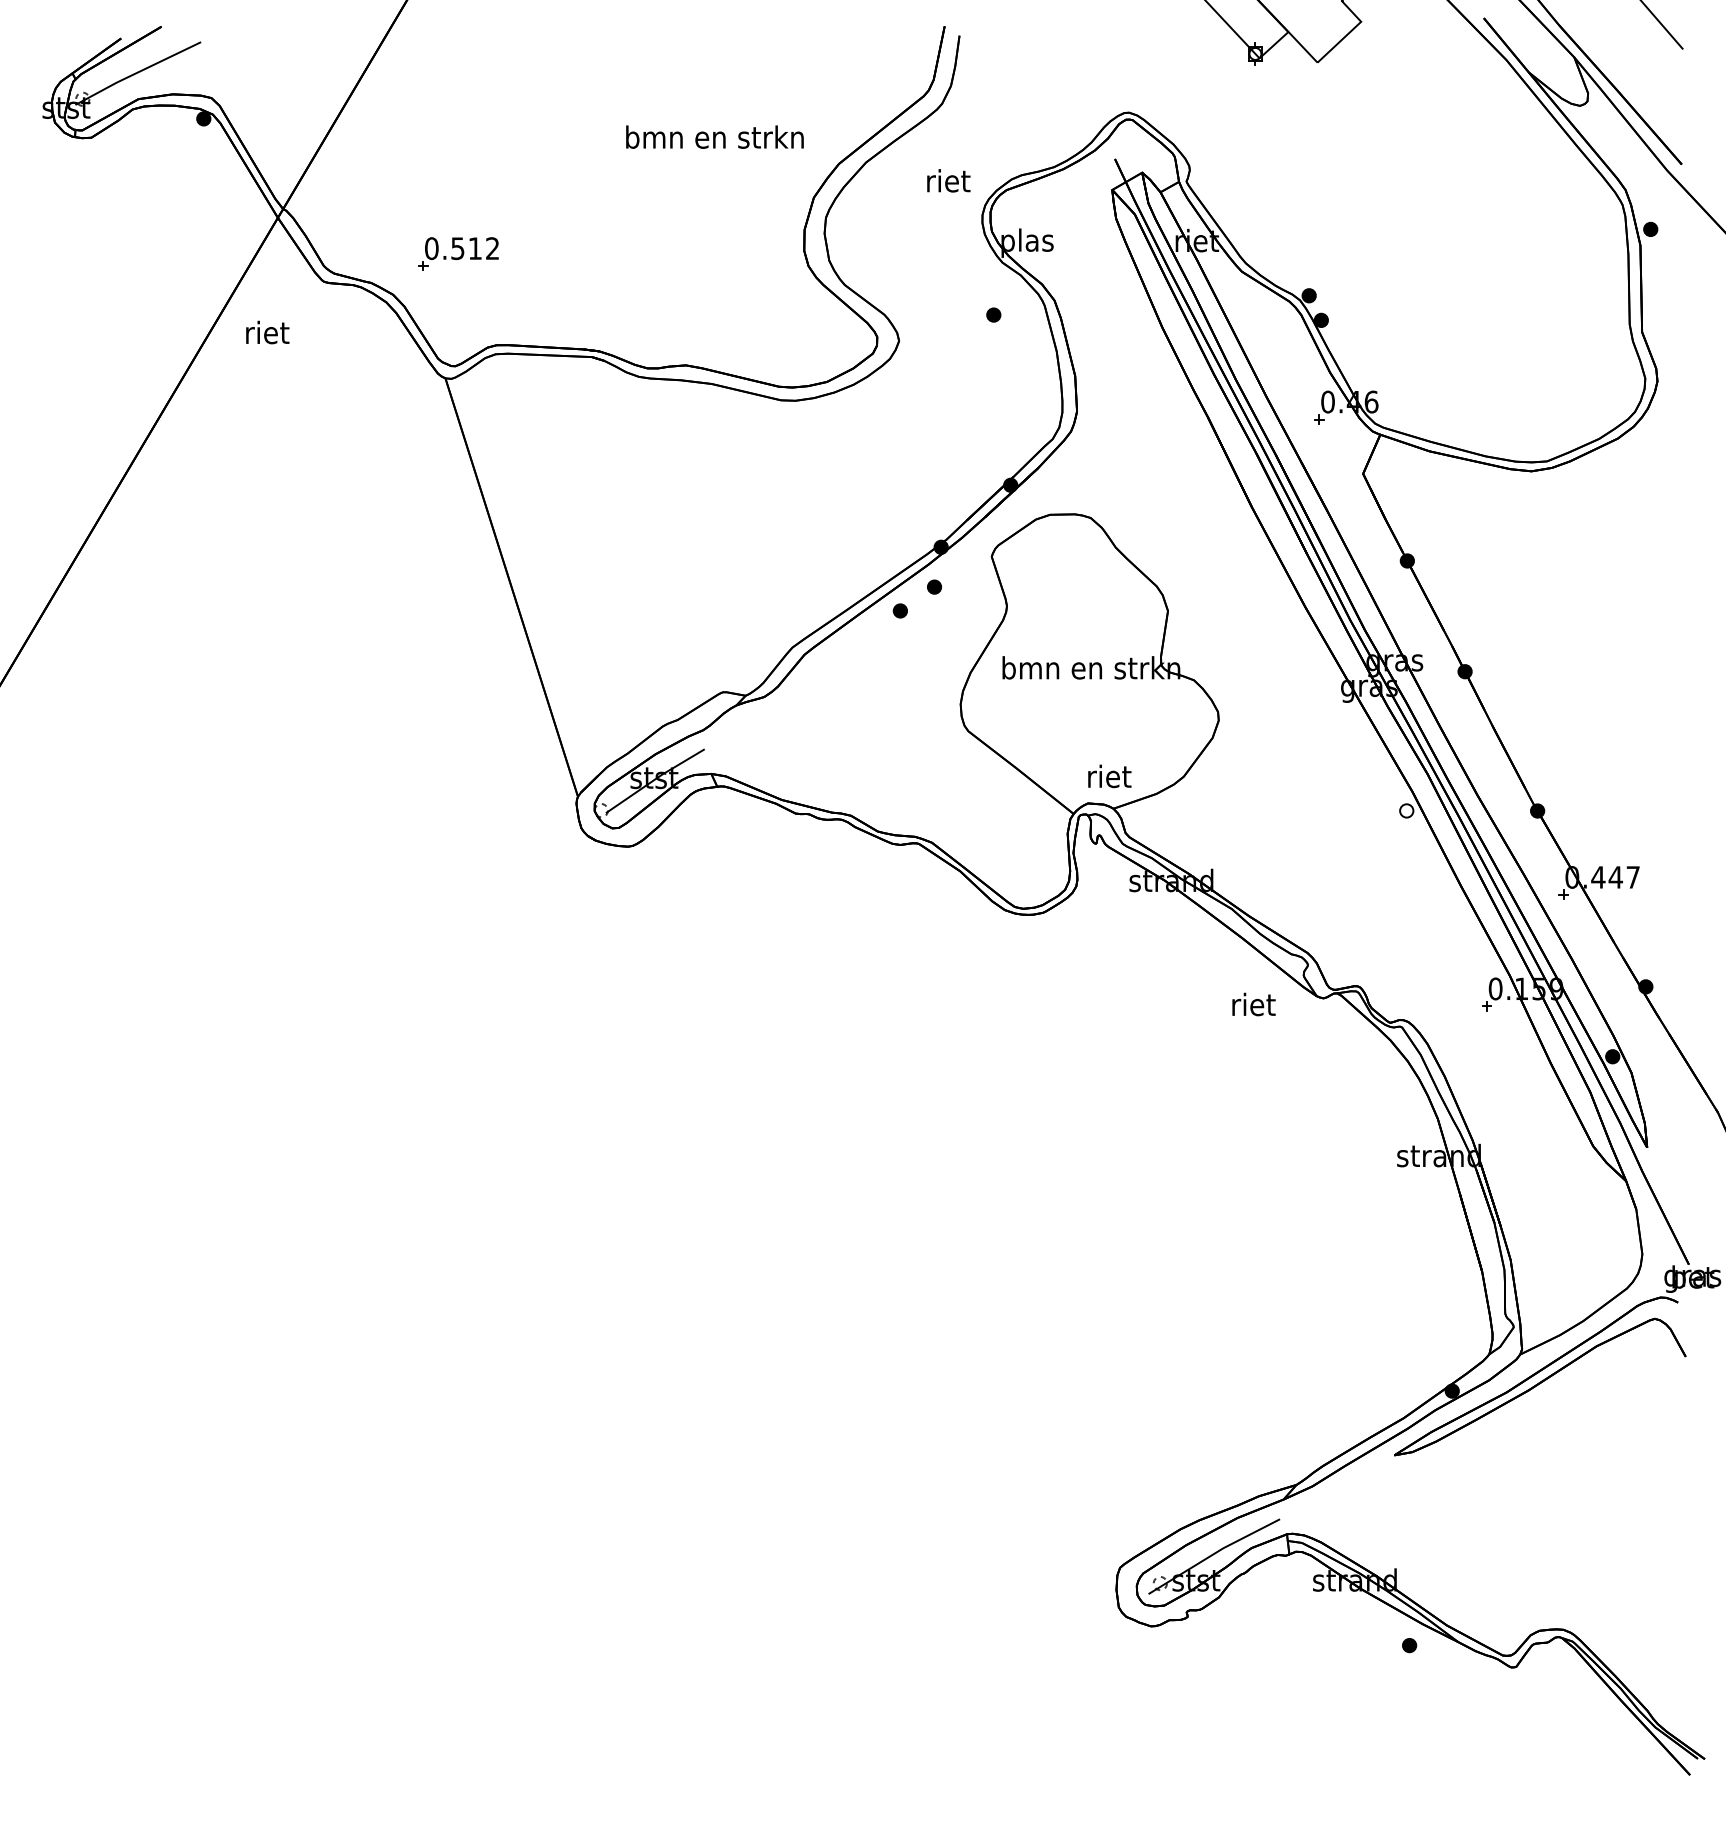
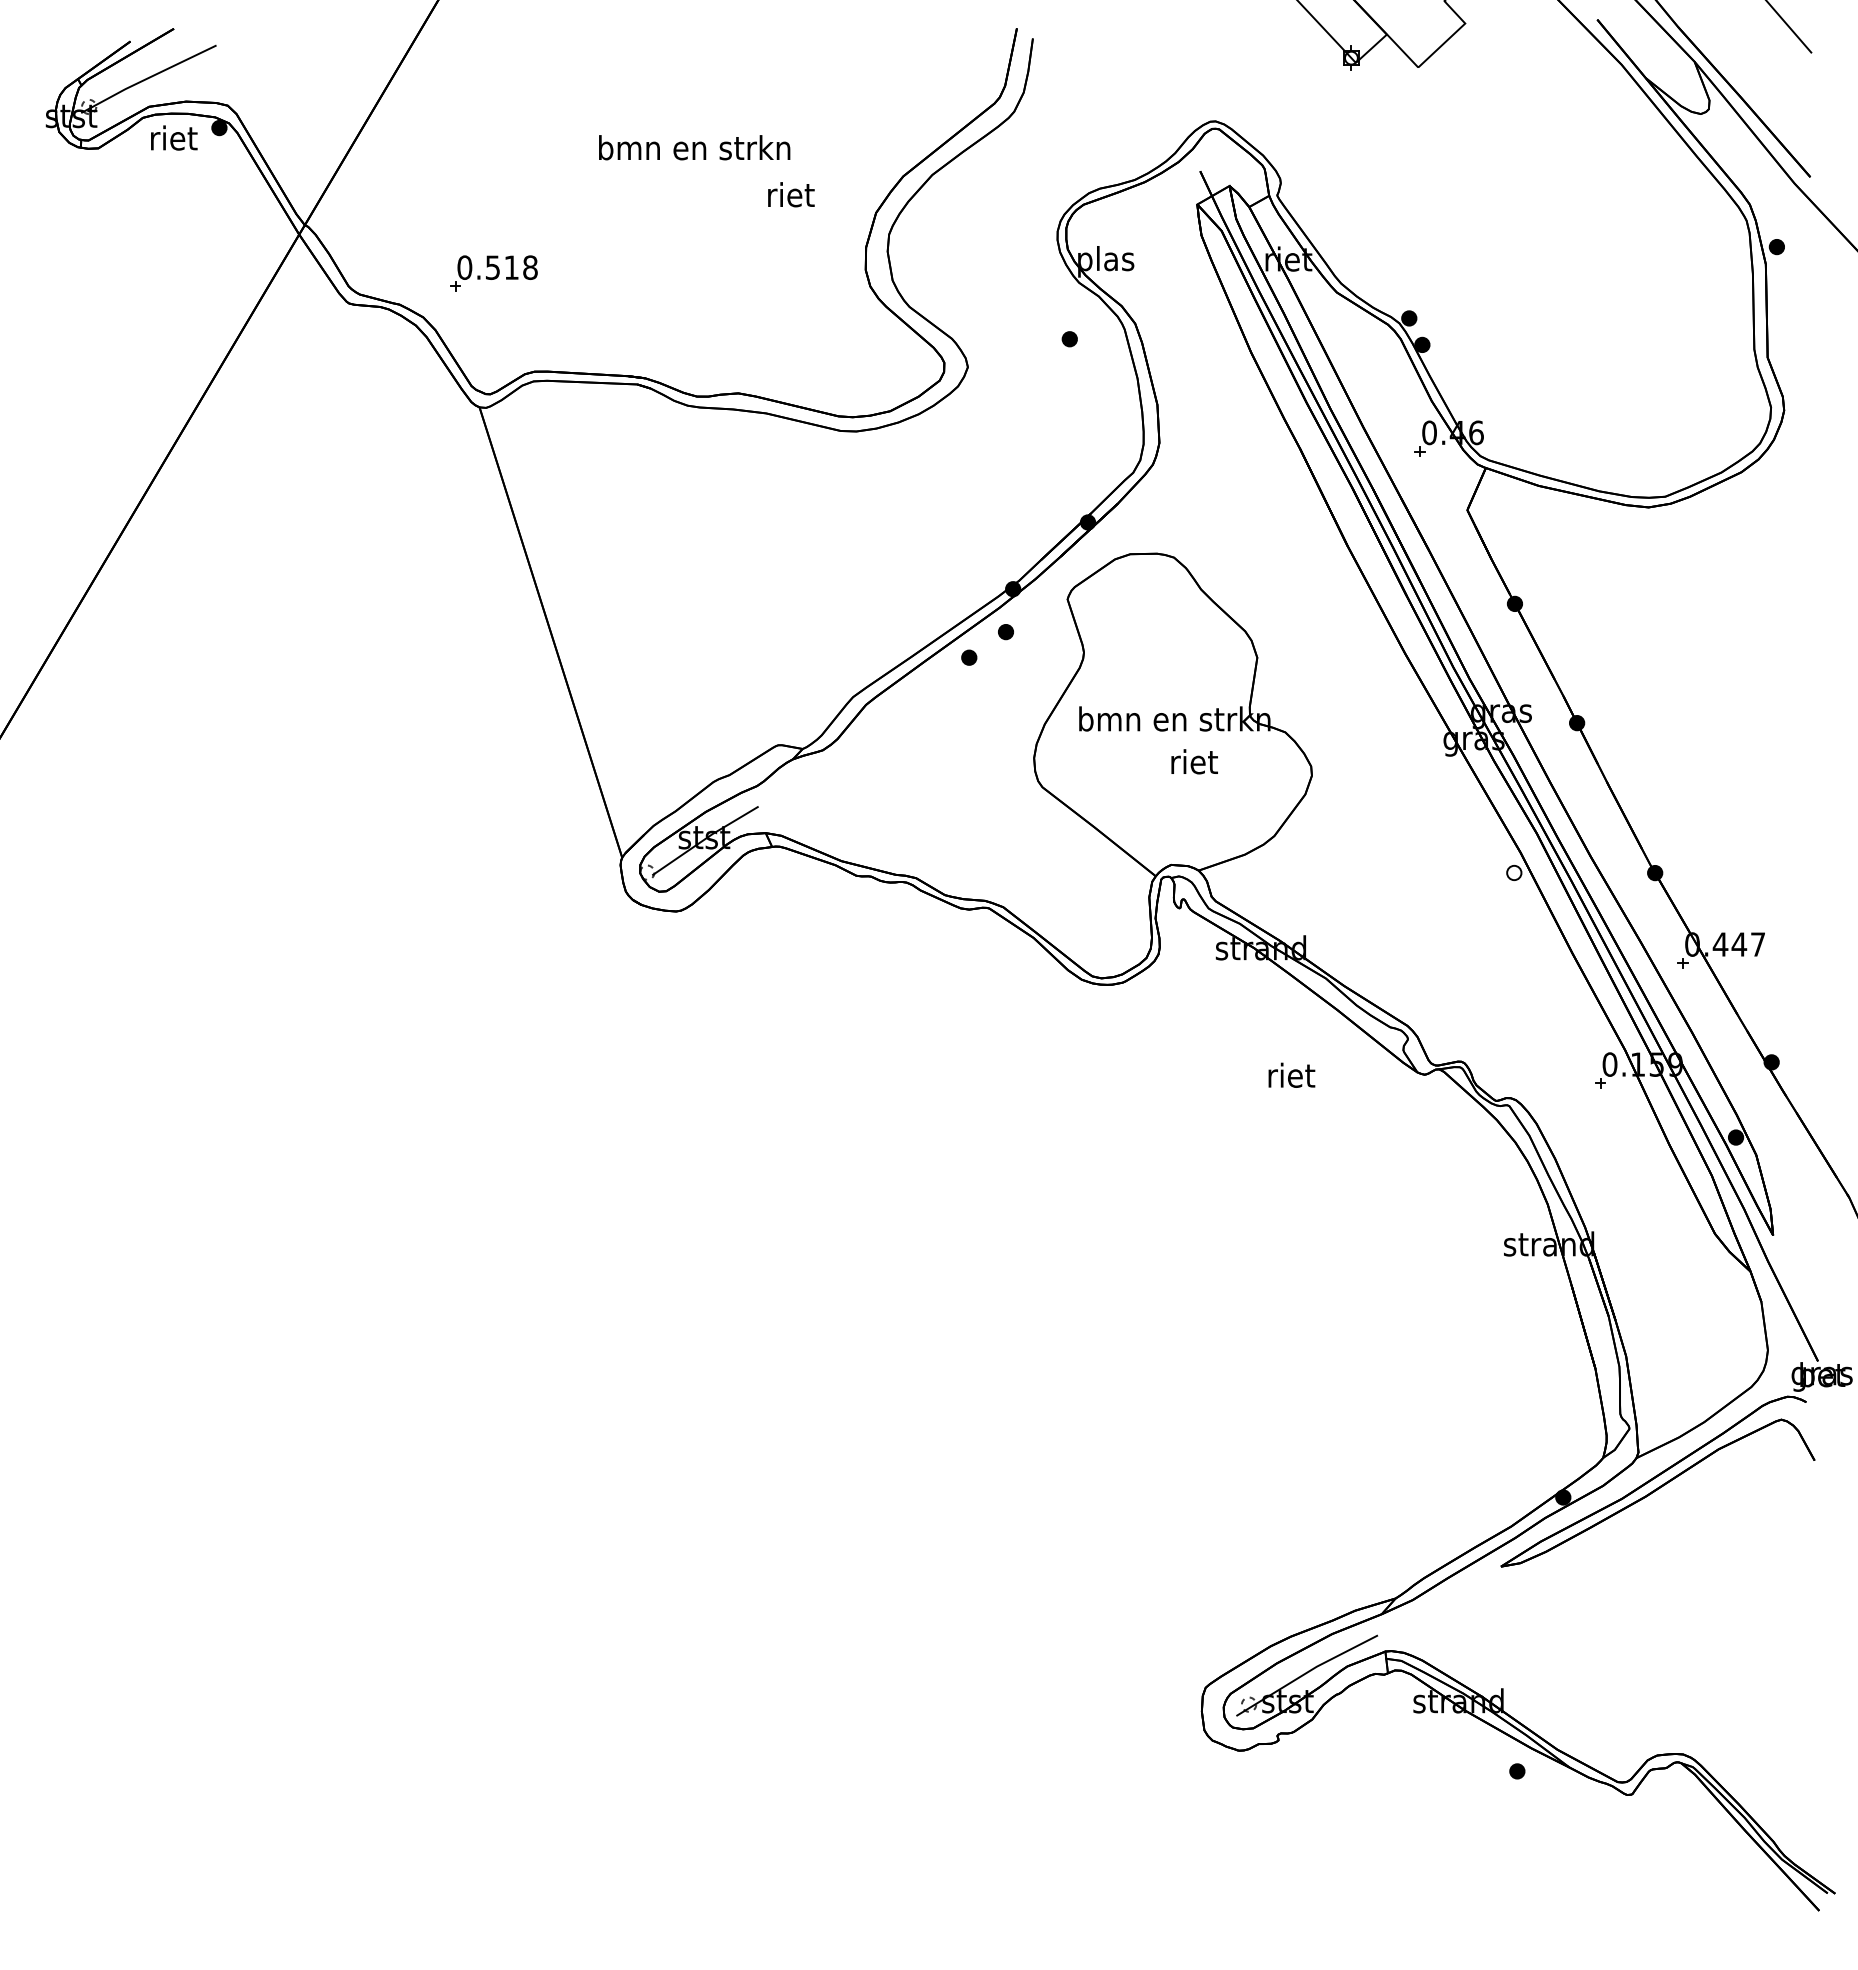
text: (714, 136) -> (694, 147), moved
text: (948, 180) -> (791, 194), moved
text: (492, 248) -> (530, 267), 0.512 -> 0.518
text: (267, 332) -> (174, 137), moved
text: (1109, 776) -> (1194, 761), moved
text: (1253, 1003) -> (1291, 1074), moved

